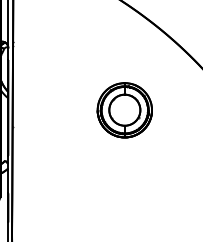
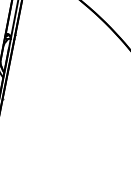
part: (124, 110) -> (89, 103), removed

